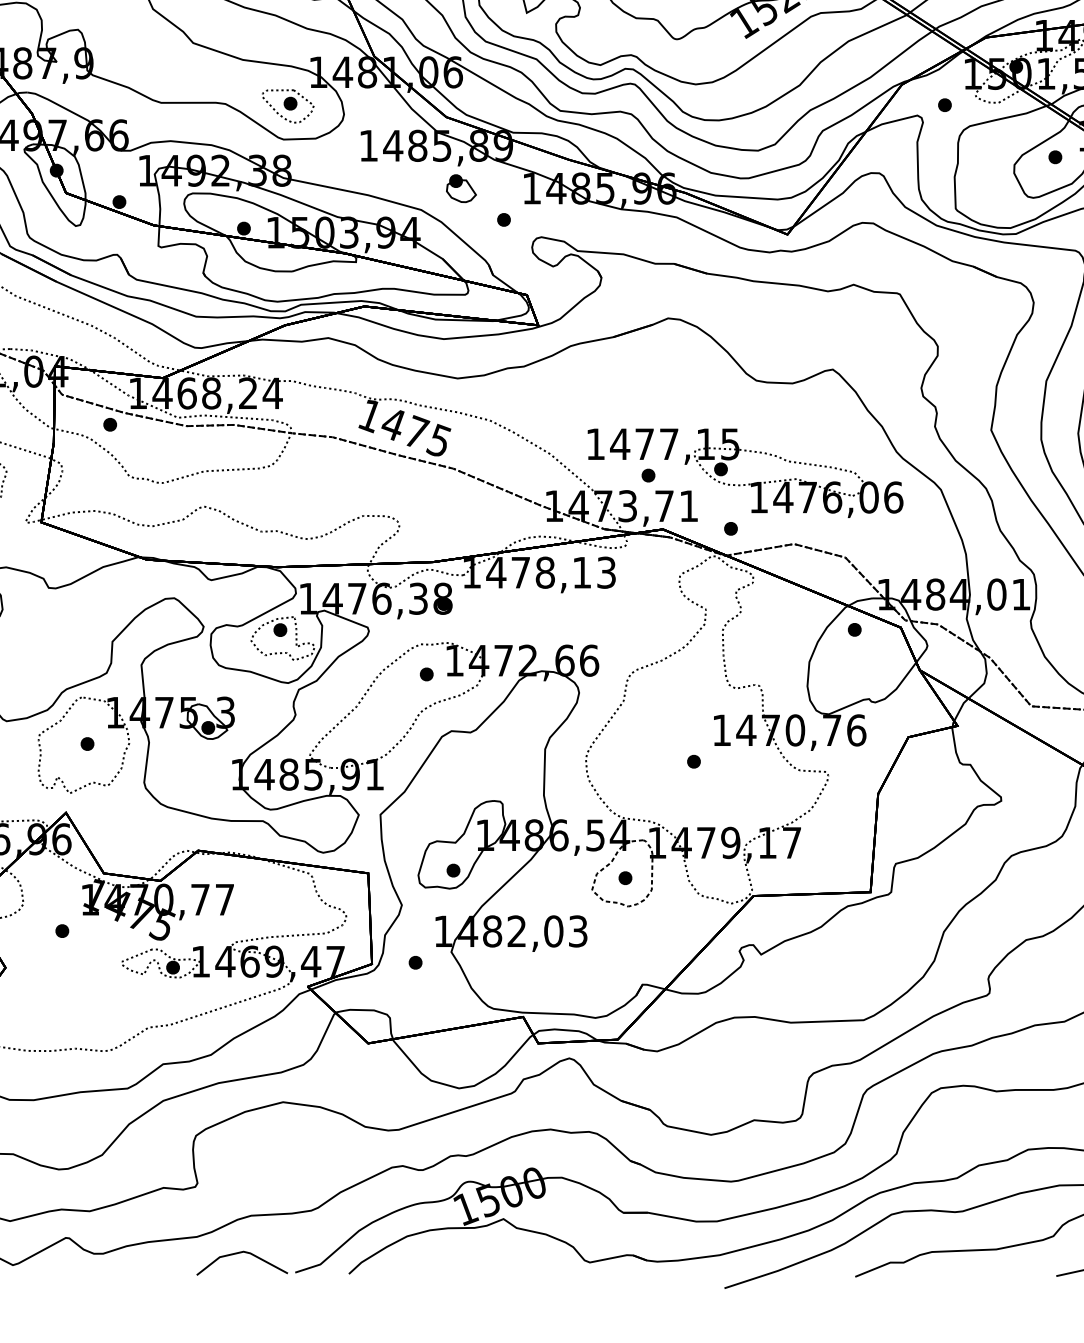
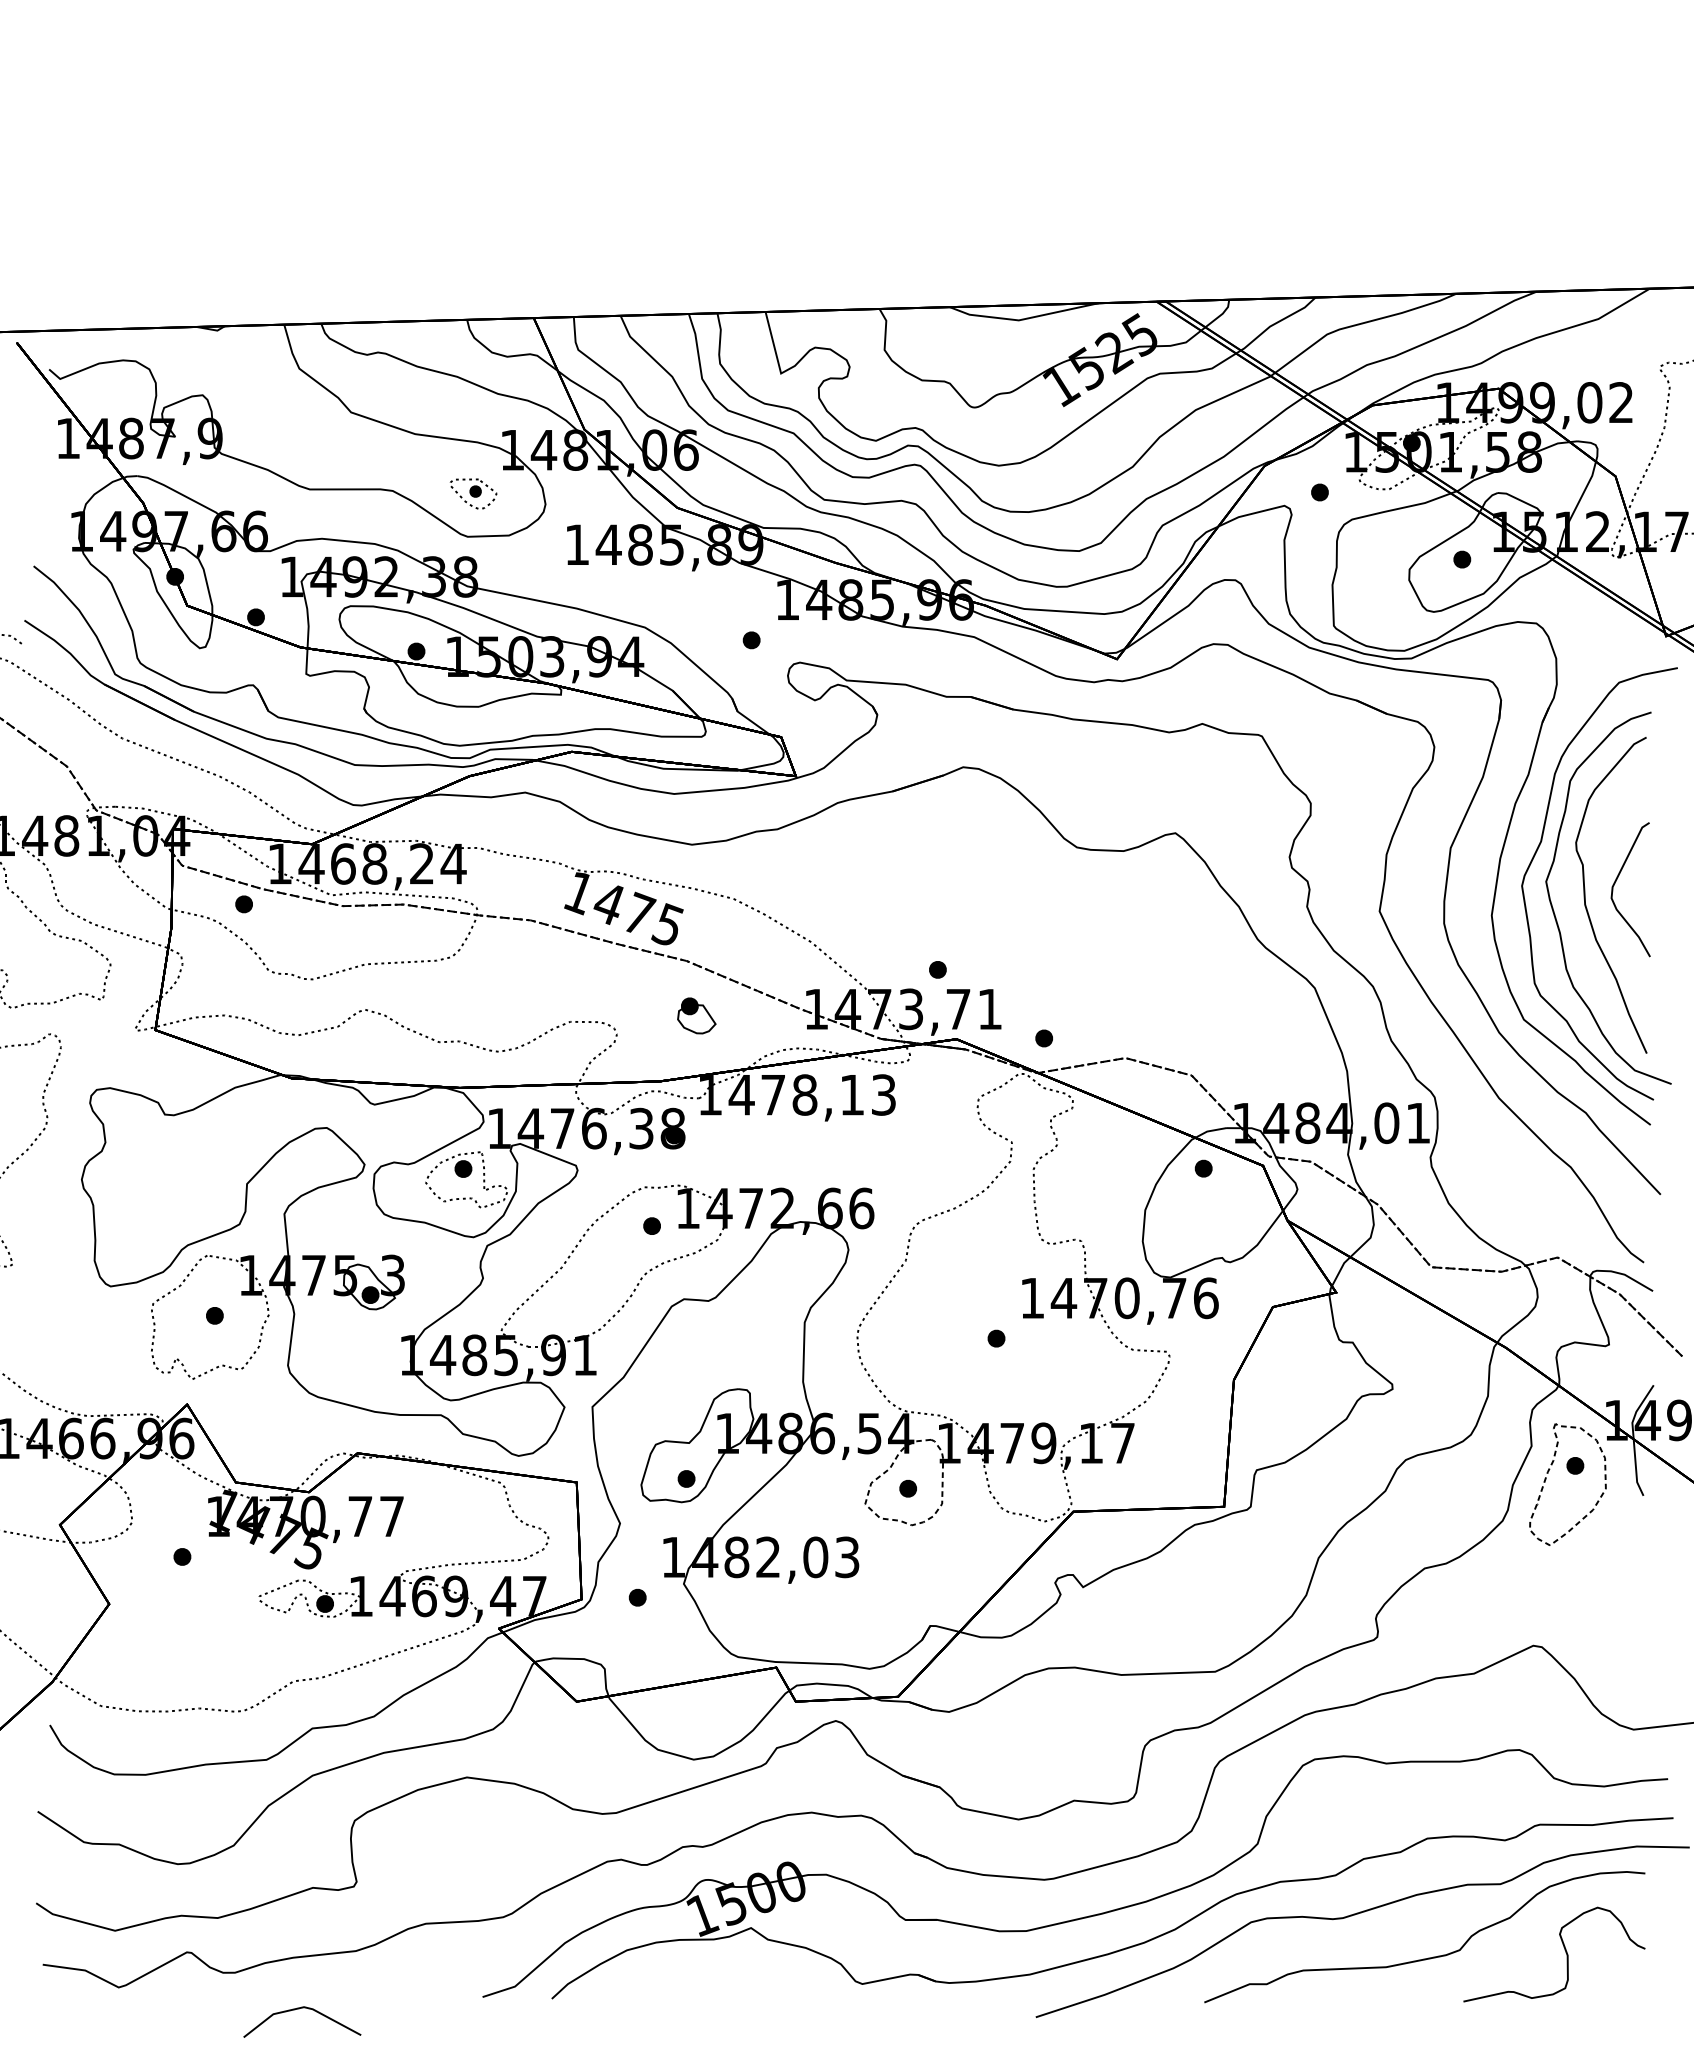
part: (288, 105) -> (473, 493), size x0.7
part: (461, 188) -> (696, 1015), moved
part: (748, 483) -> (1066, 980), removed
line: (240, 1253) -> (299, 2009), moved

